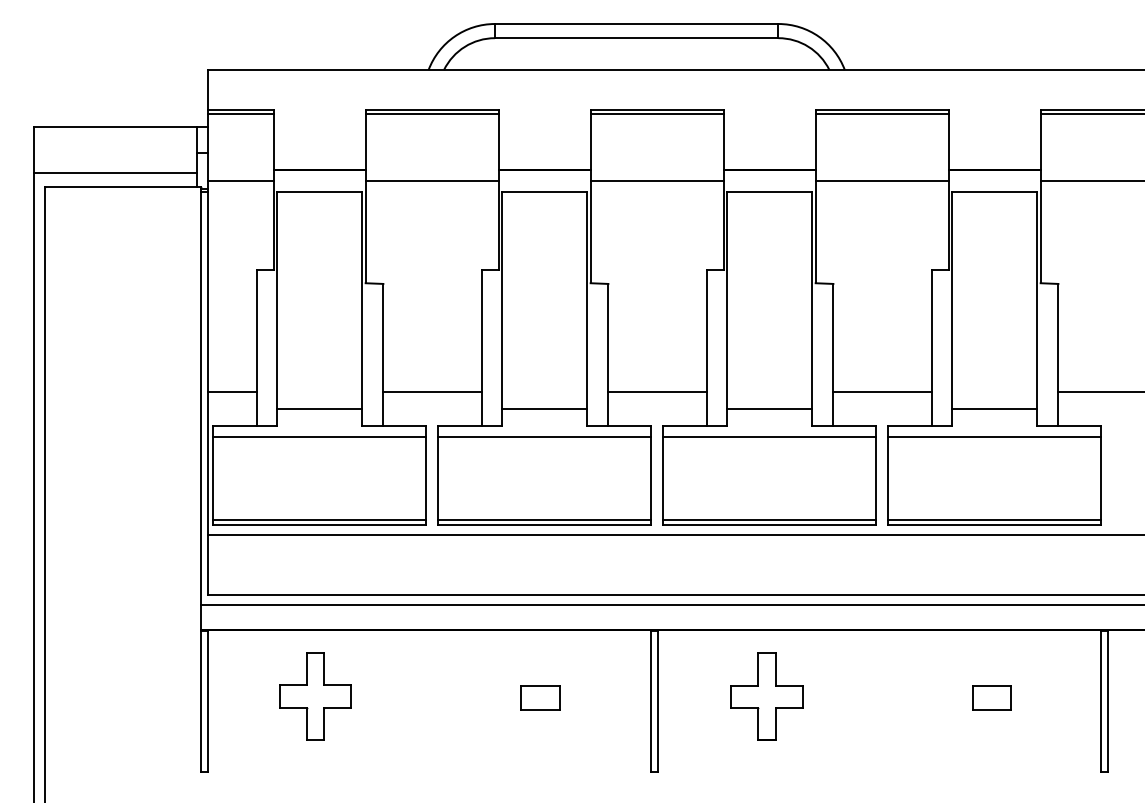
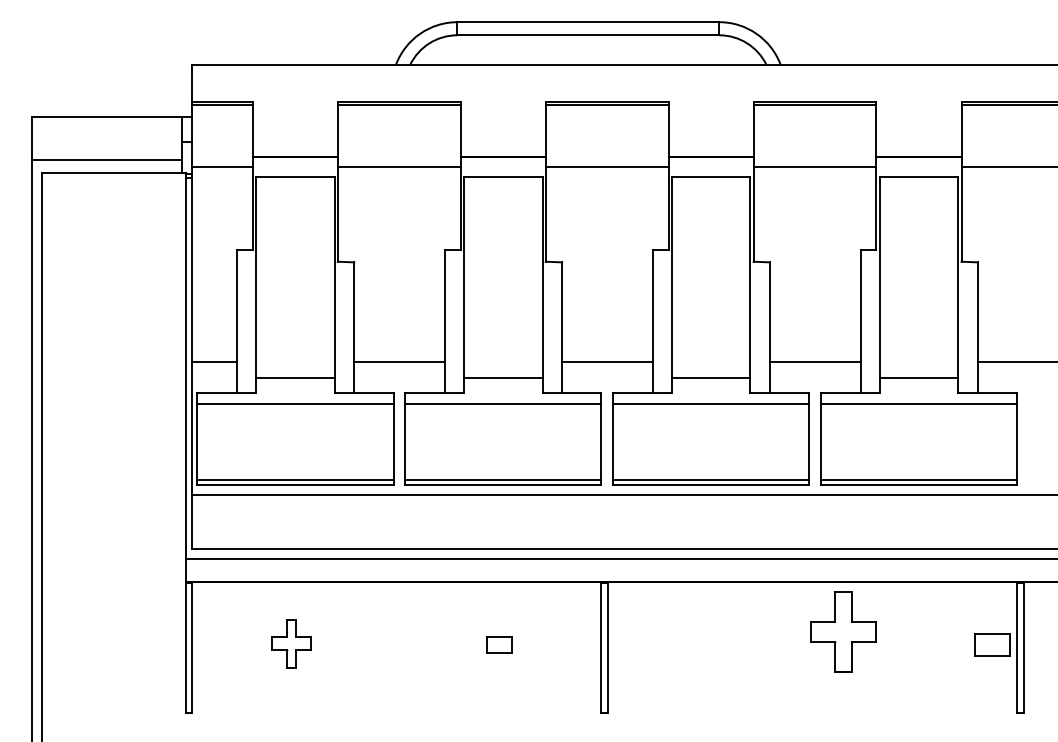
part: (315, 696) -> (291, 643), size x0.6
part: (766, 696) -> (843, 631), moved
part: (540, 697) -> (499, 644), size x0.7
part: (991, 697) -> (991, 644), moved

